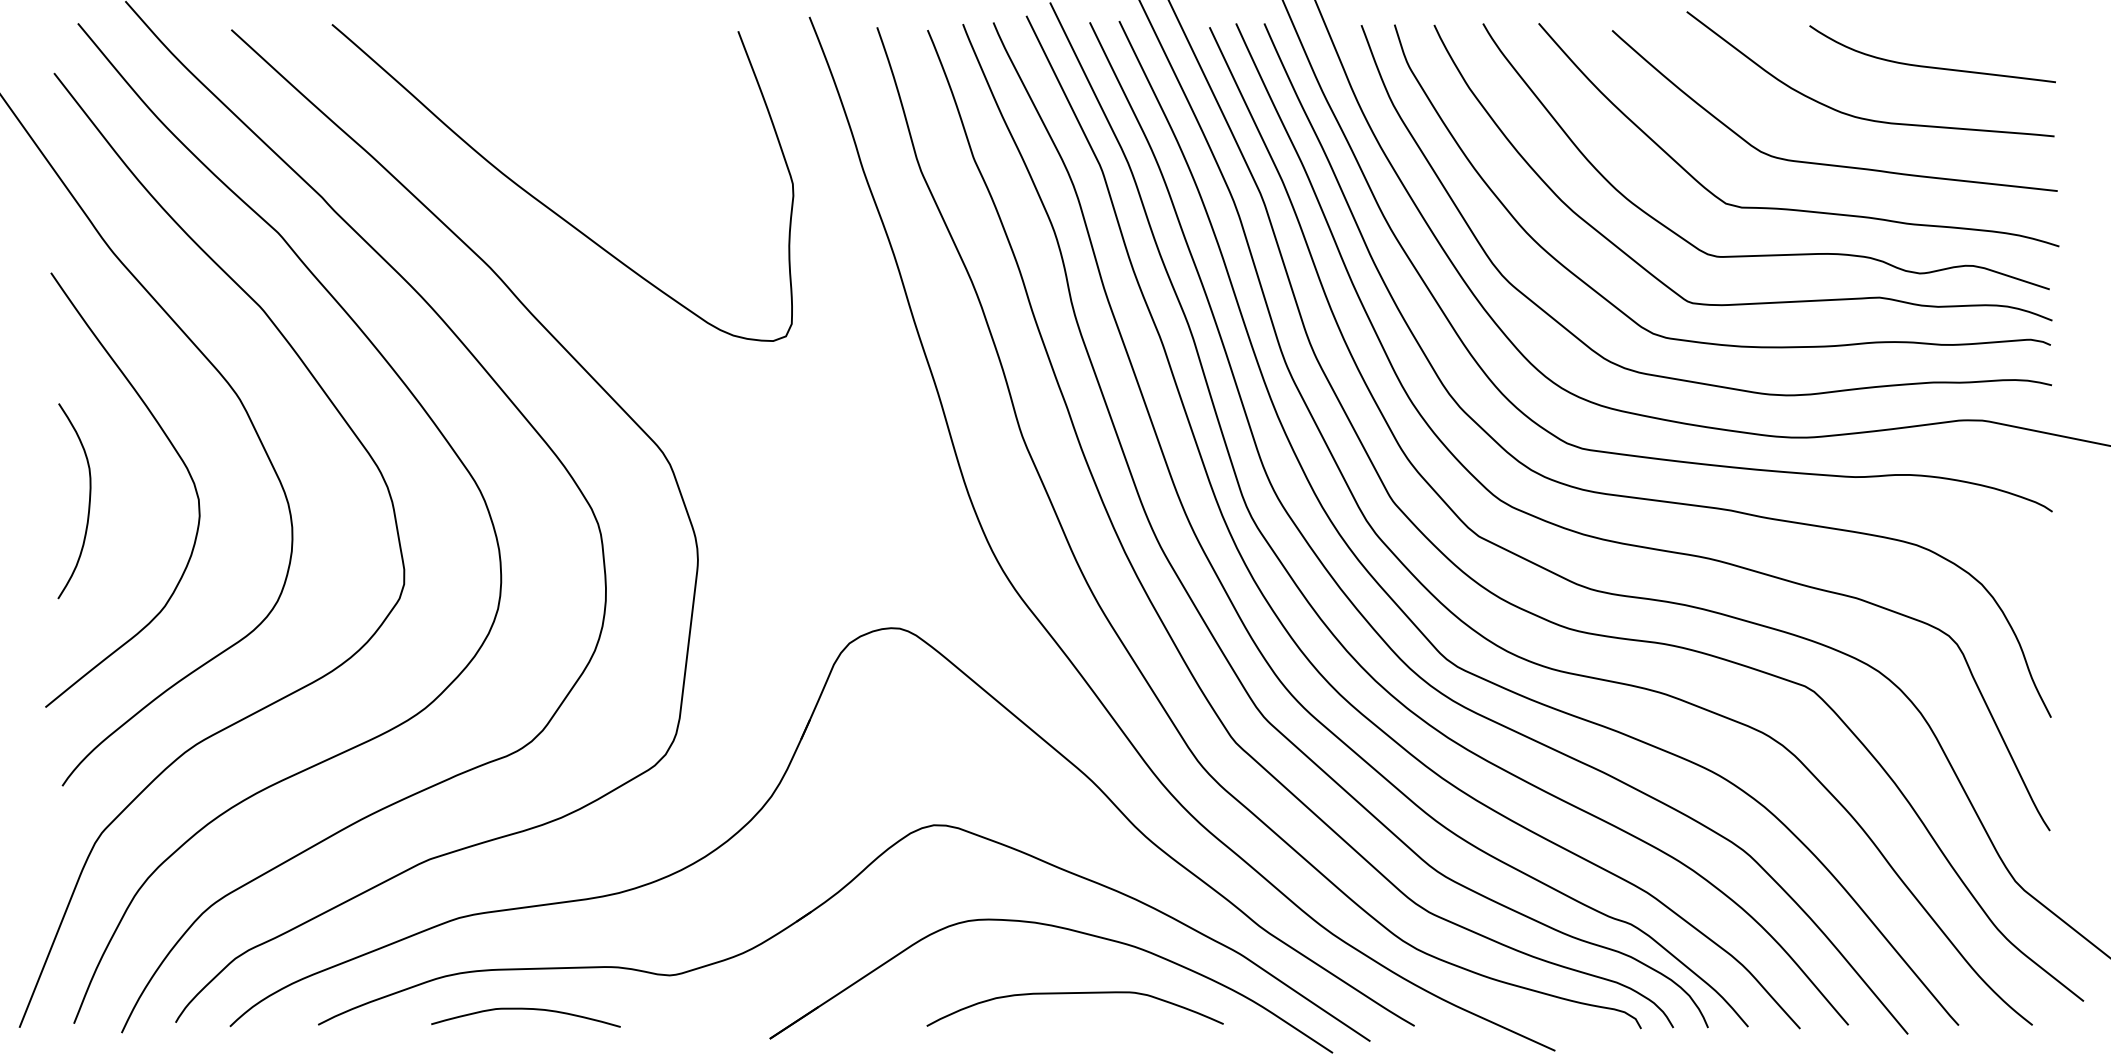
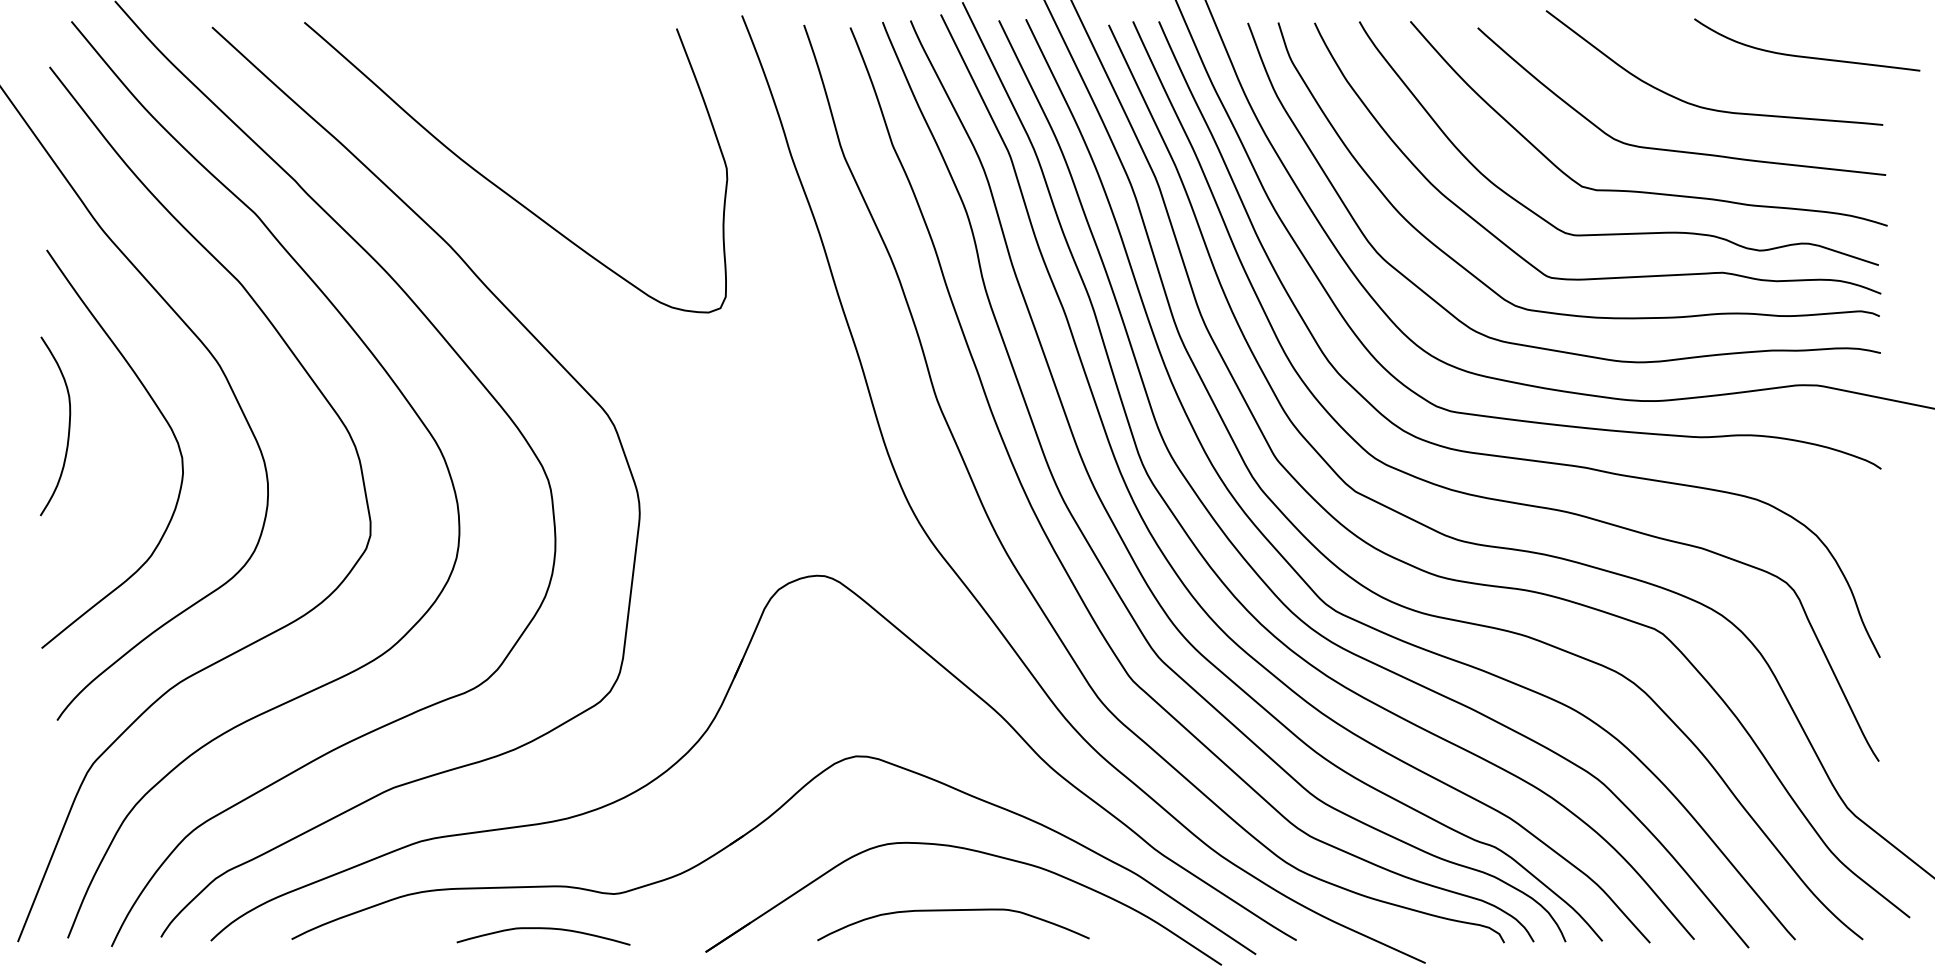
curve: (1932, 66) -> (1807, 56), moved
curve: (88, 502) -> (68, 427), moved
curve: (1074, 993) -> (952, 910), moved
curve: (525, 1009) -> (543, 928), moved

